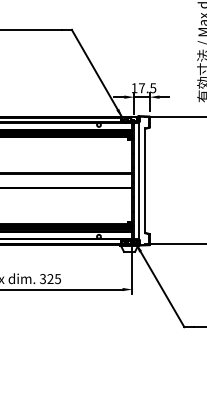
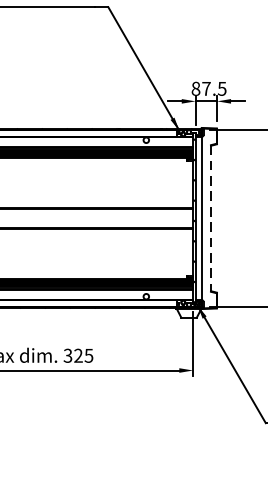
text: (134, 88) -> (196, 89), 17.5 -> 87.5
line: (145, 181) -> (211, 219), solid -> dashed

